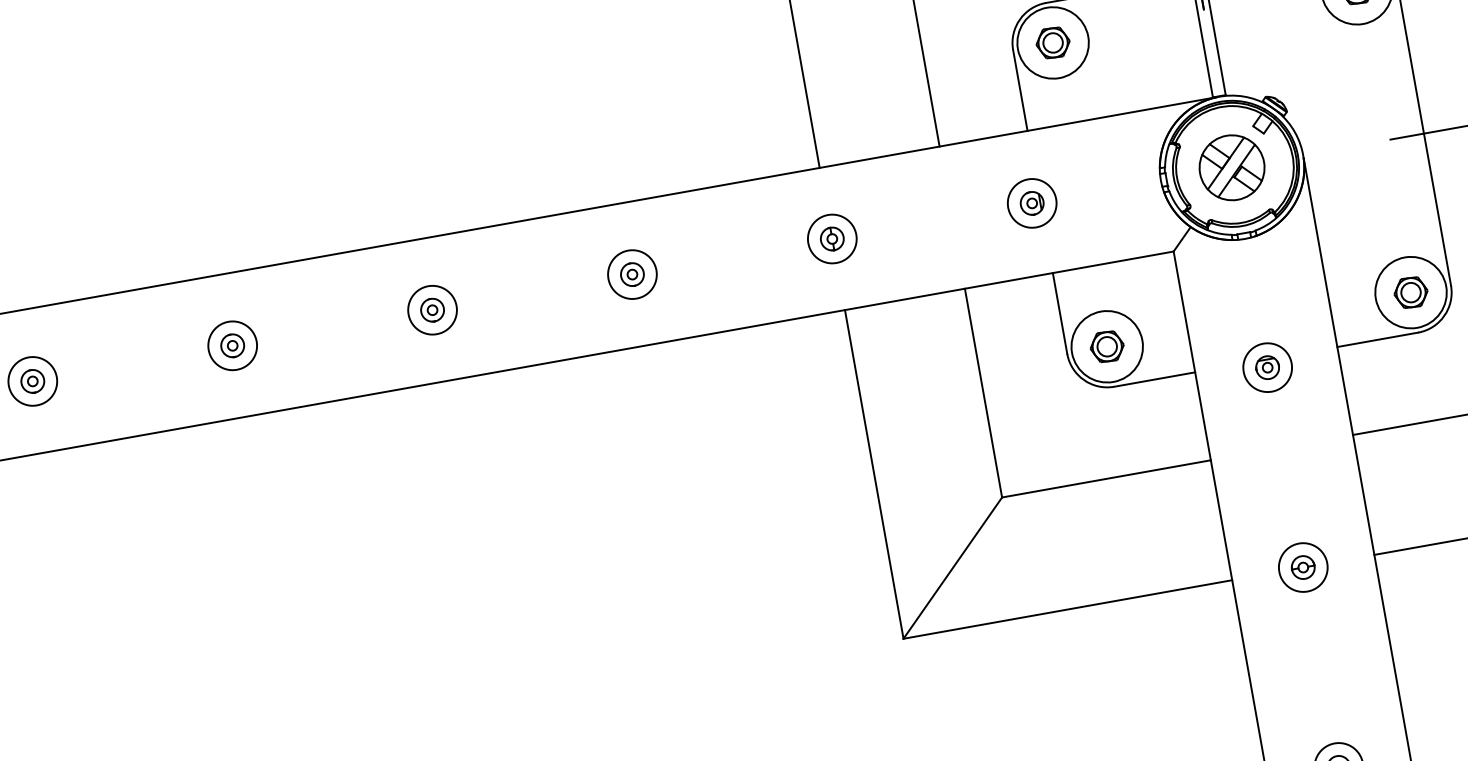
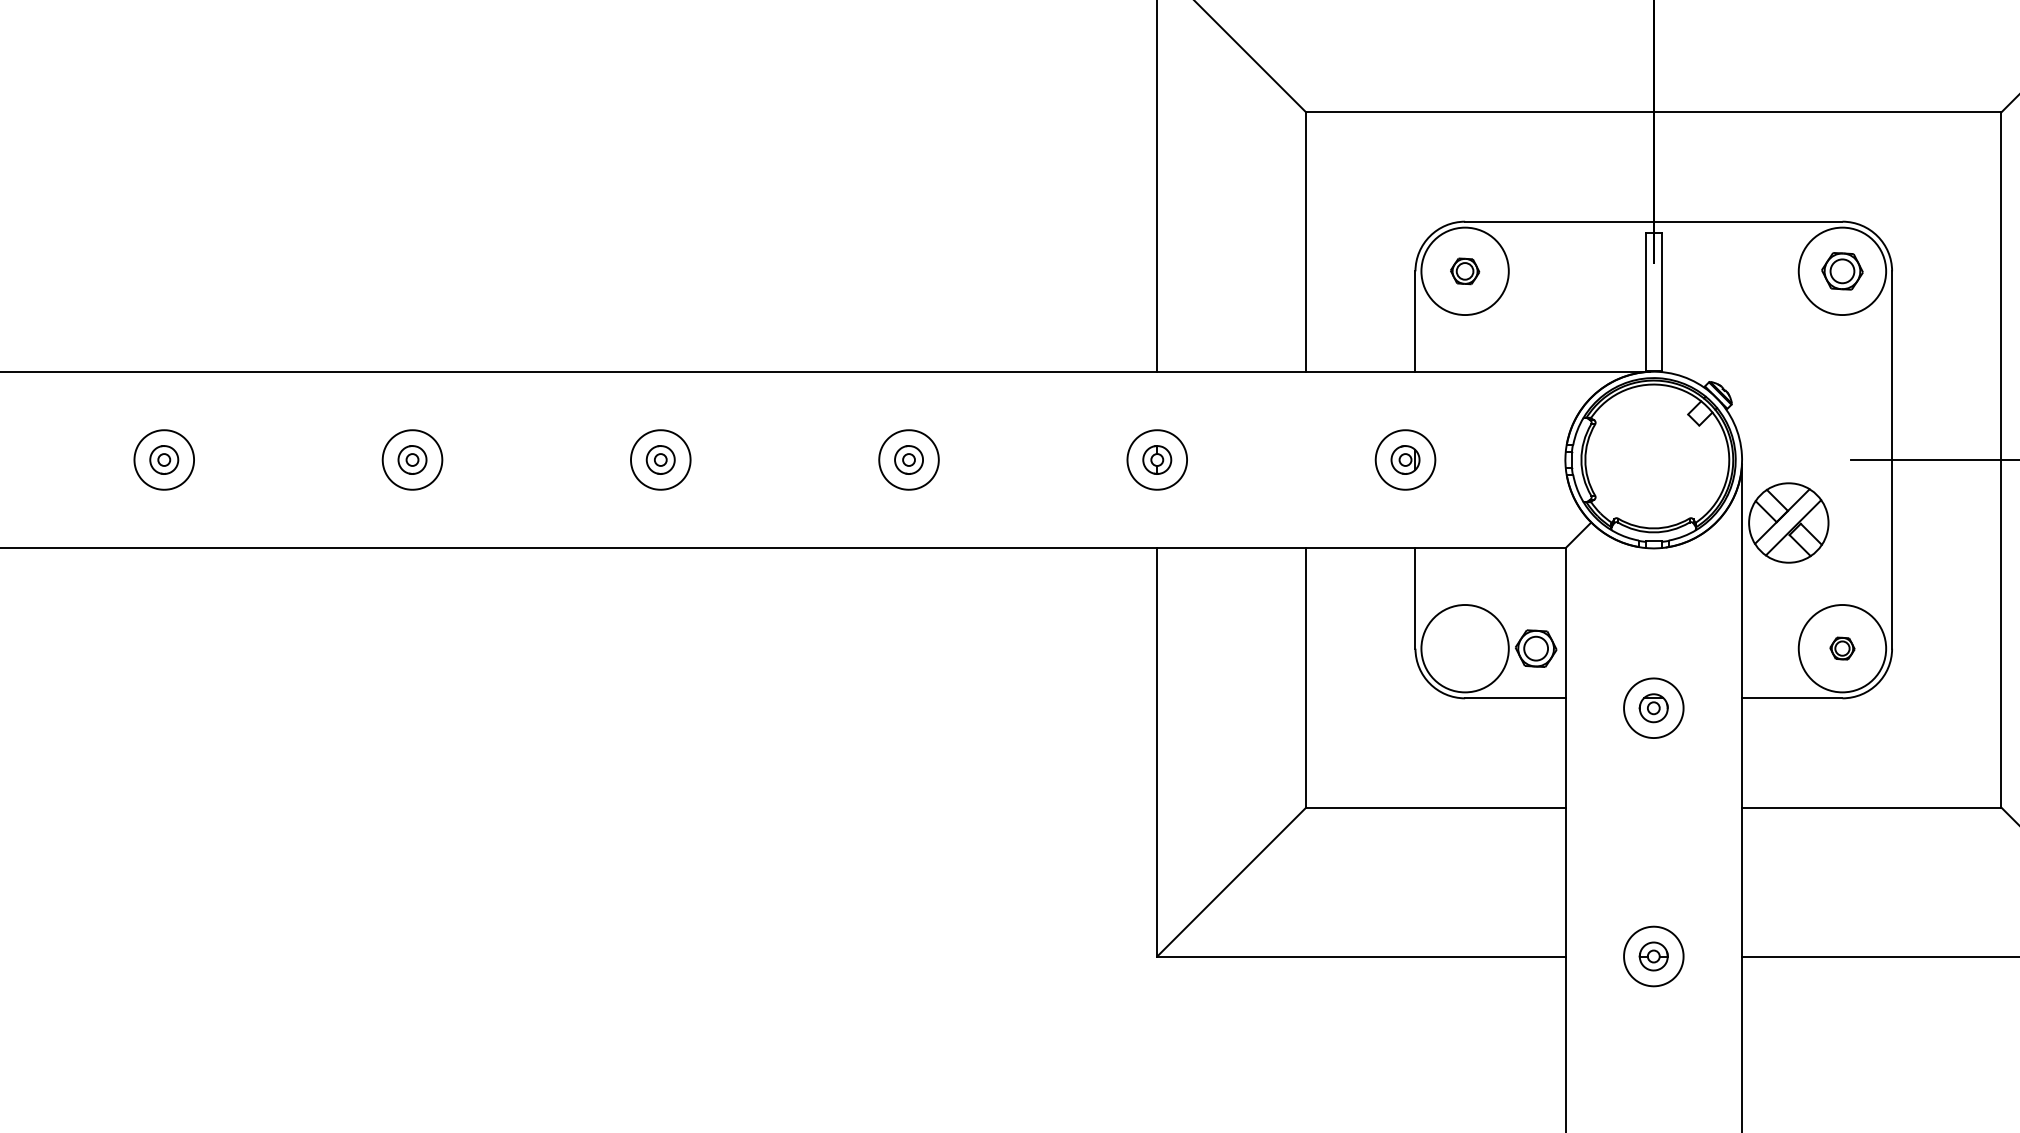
part: (1052, 43) -> (1464, 271), size x0.7
part: (1231, 167) -> (1788, 522), moved
part: (1411, 292) -> (1842, 648), size x0.6
part: (1107, 346) -> (1536, 648), moved

